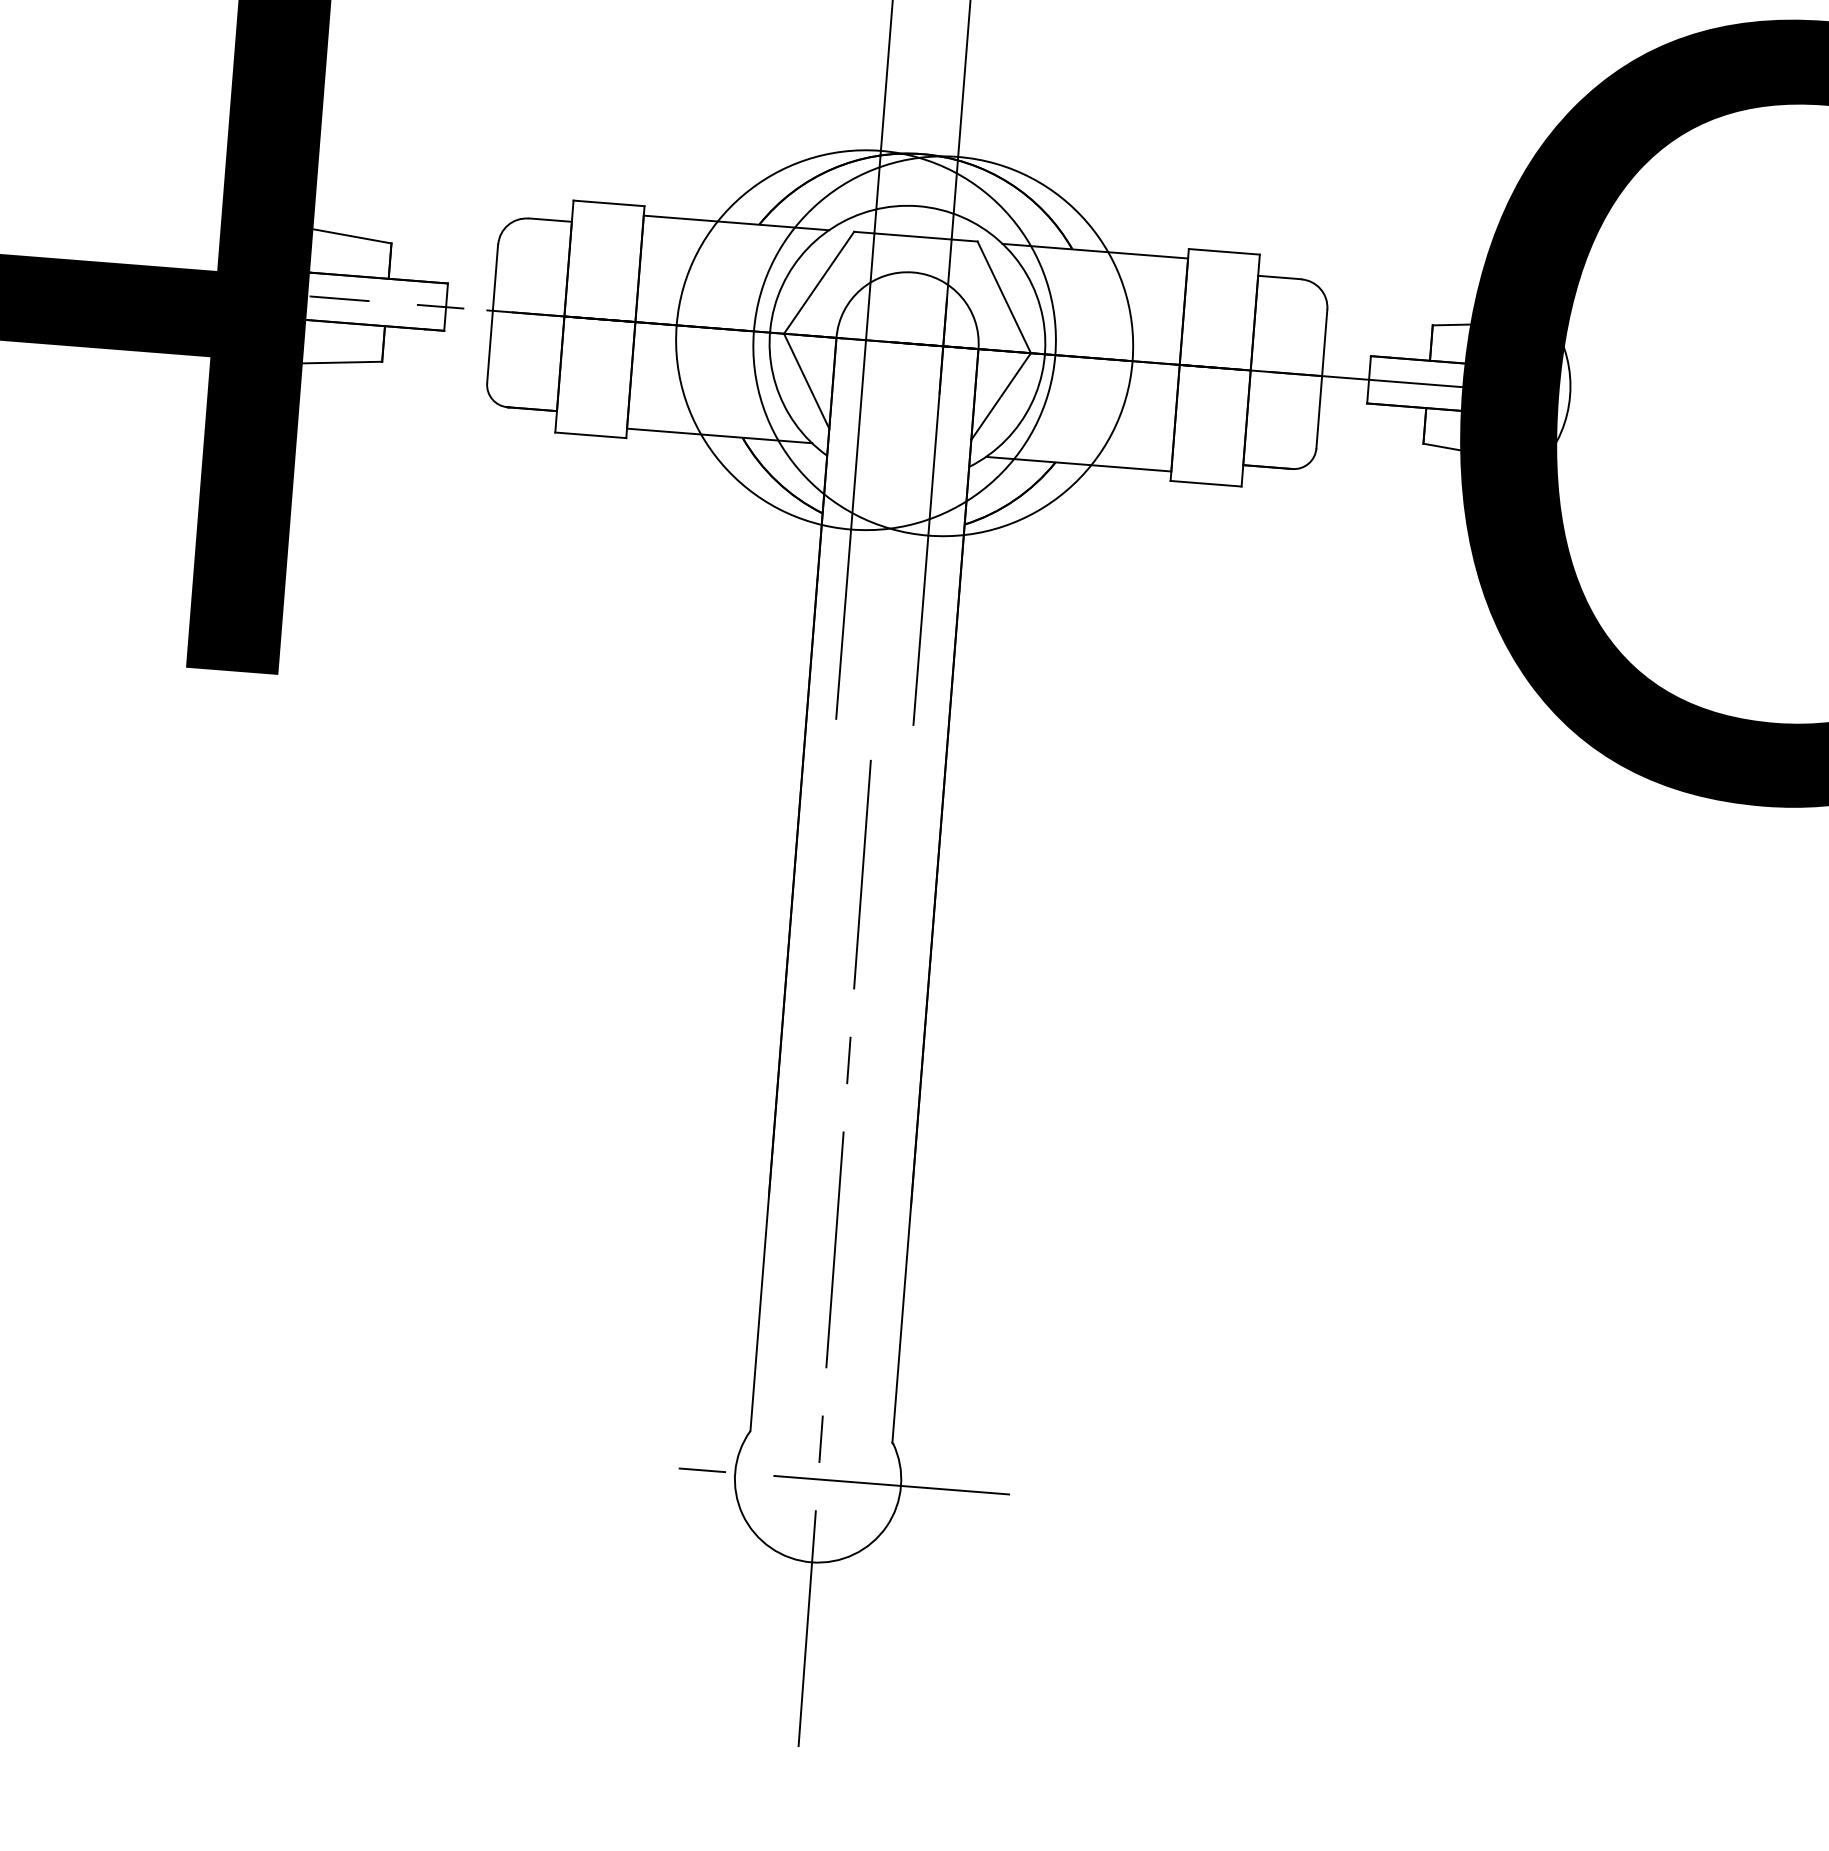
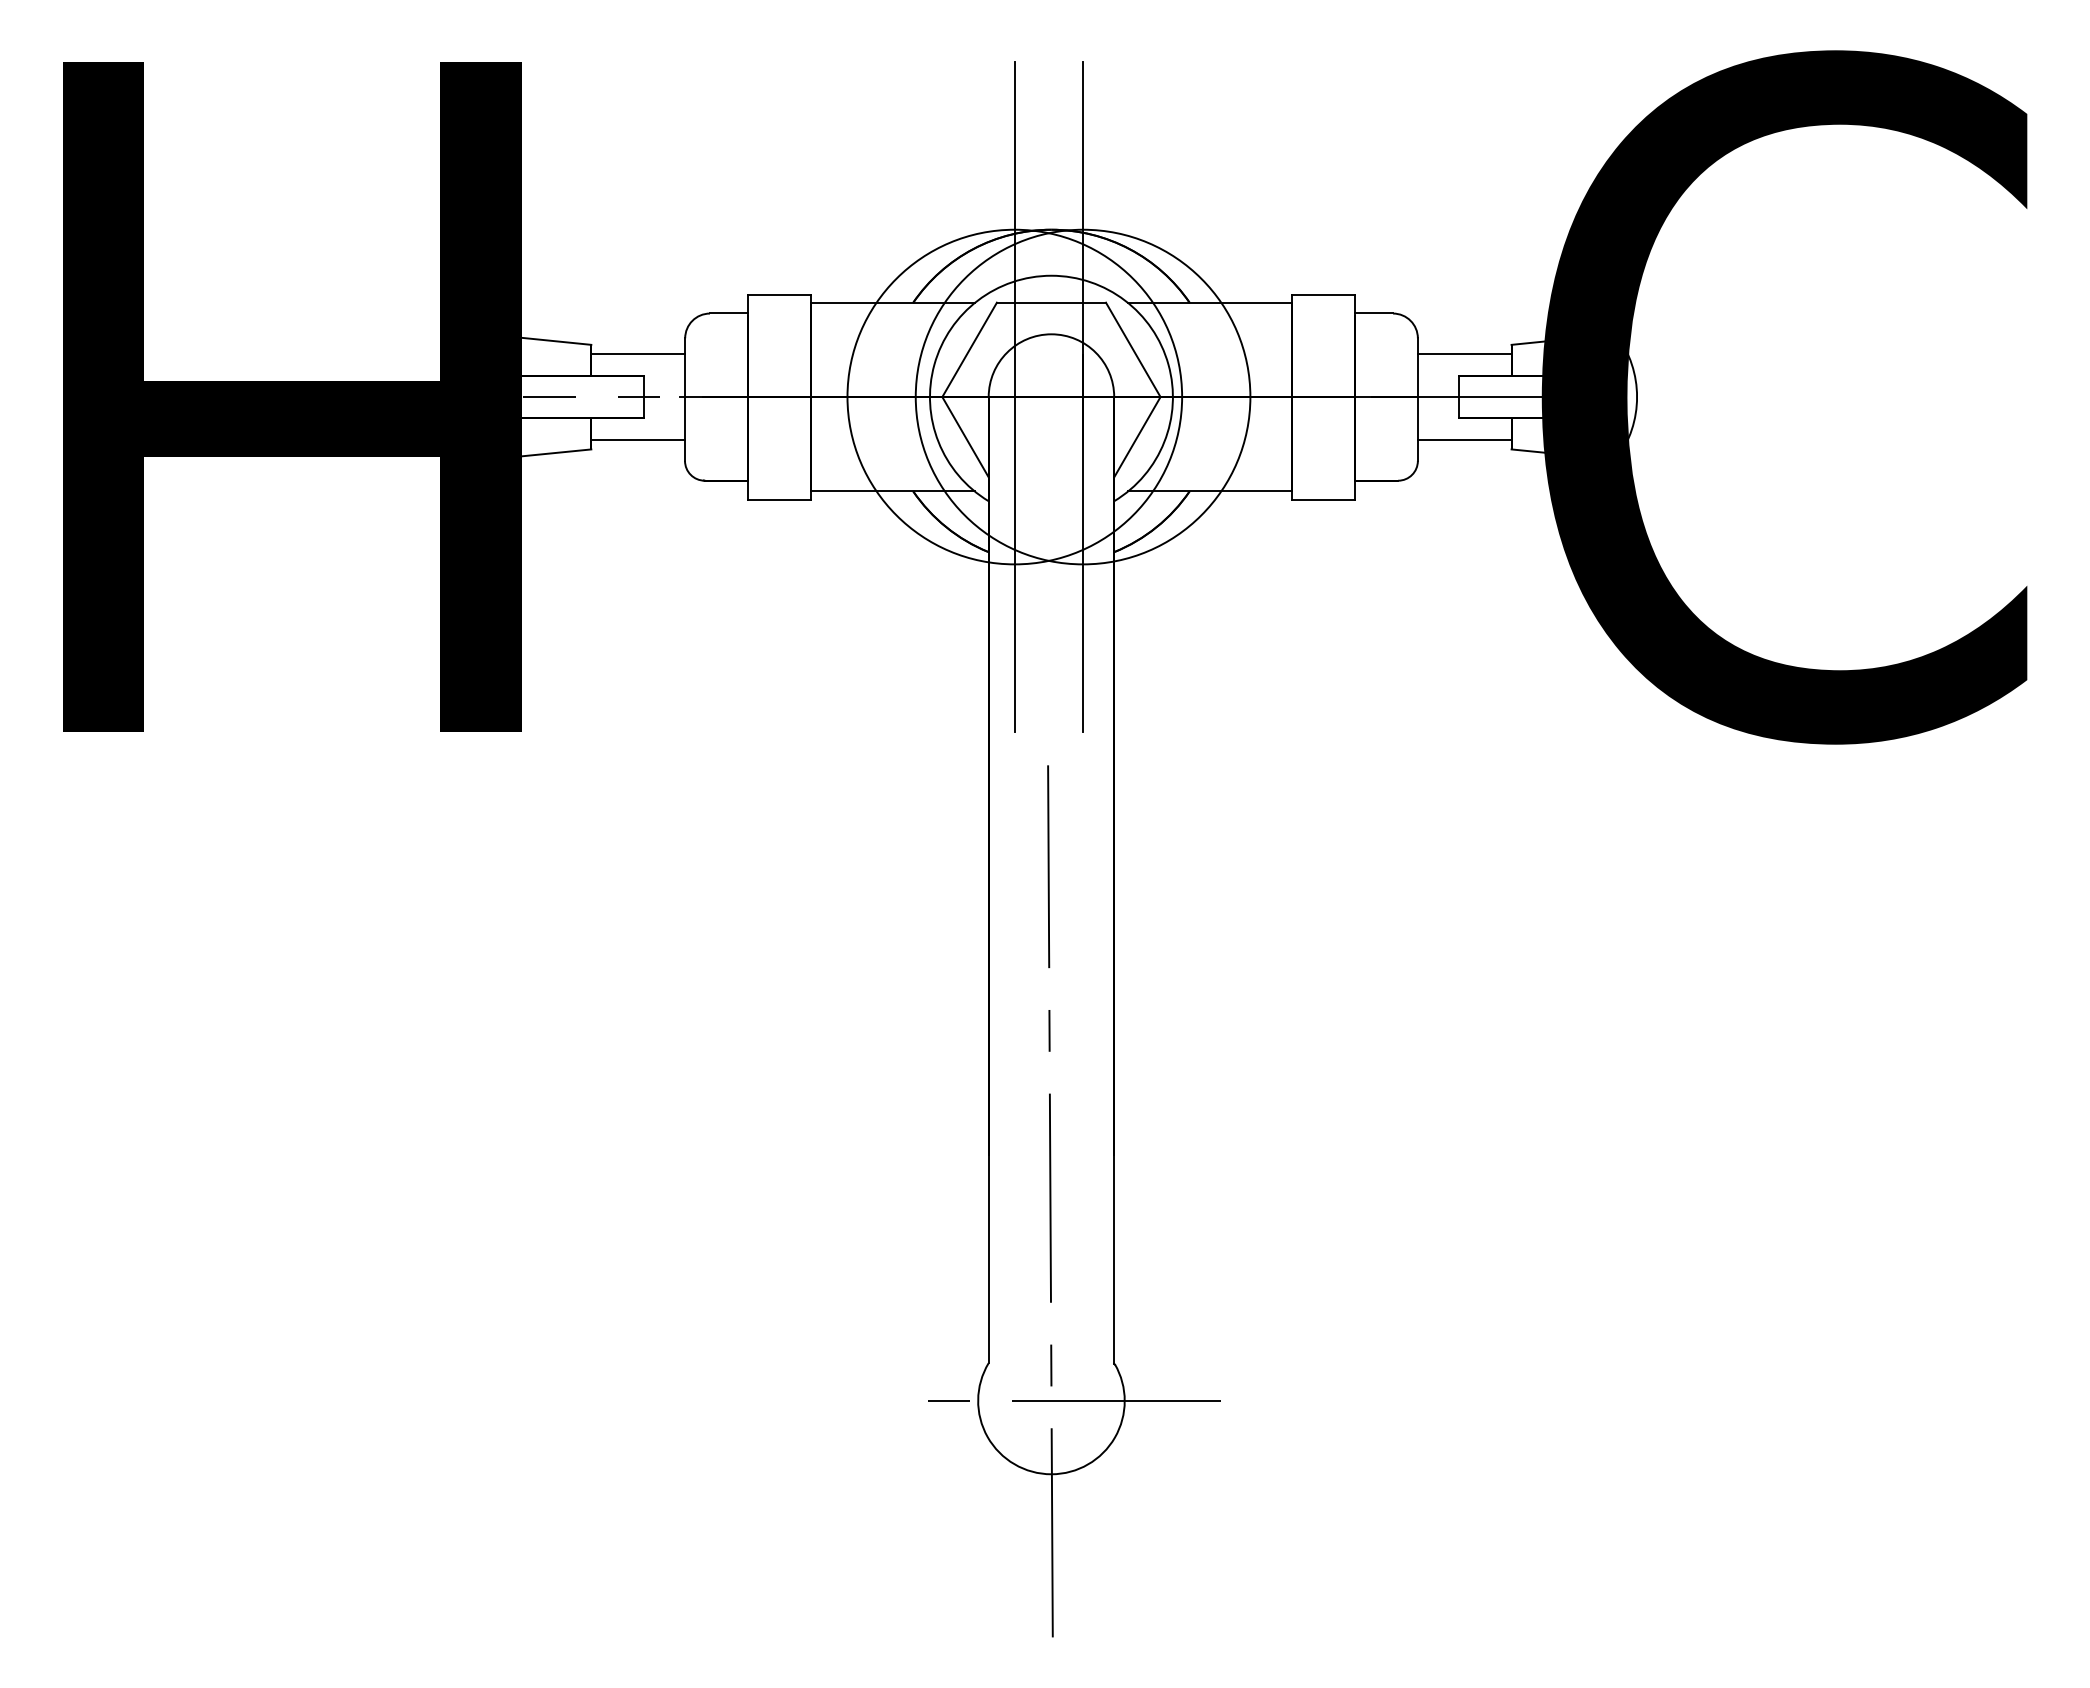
line: (444, 258) -> (638, 354), added
line: (1378, 332) -> (1464, 354), added
line: (436, 354) -> (638, 439), added
line: (1371, 428) -> (1464, 439), added

